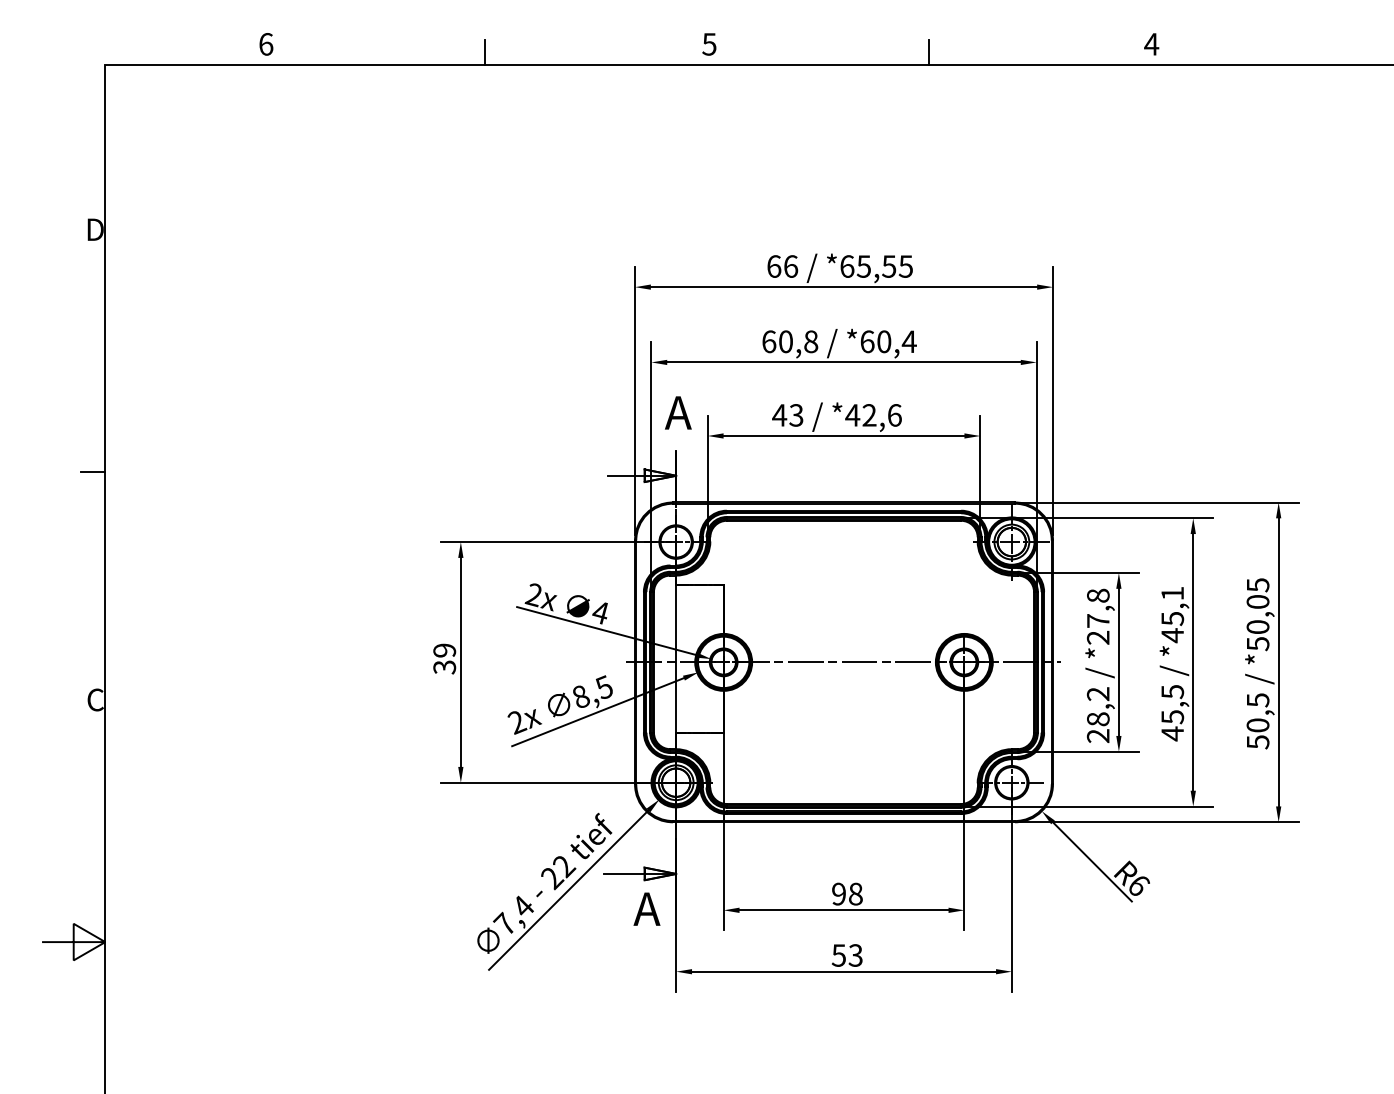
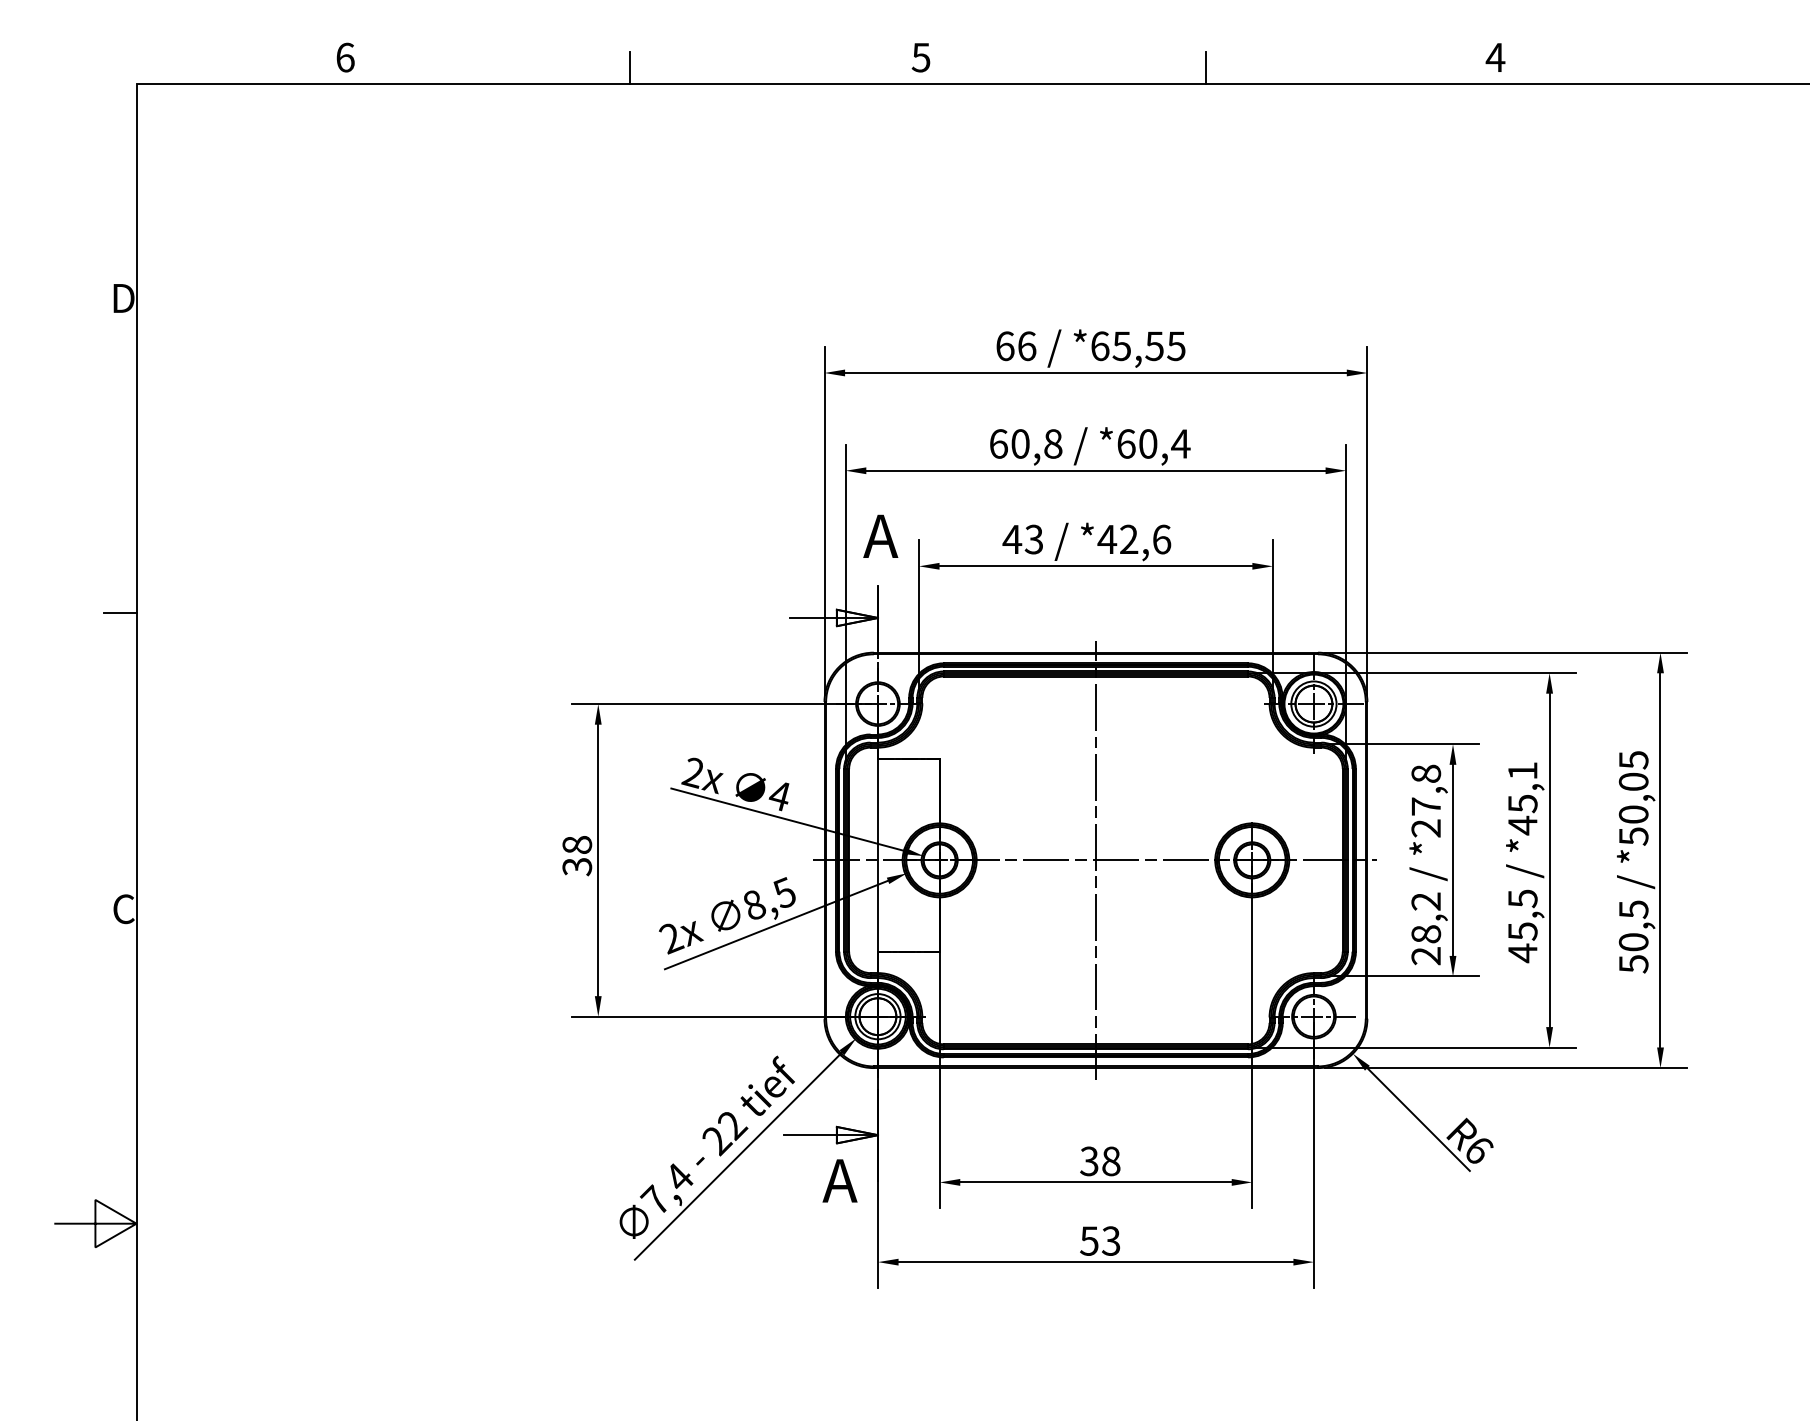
text: (444, 650) -> (577, 845), 39 -> 38
line: (843, 662) -> (1095, 860), added
text: (839, 894) -> (1089, 1161), 98 -> 38

